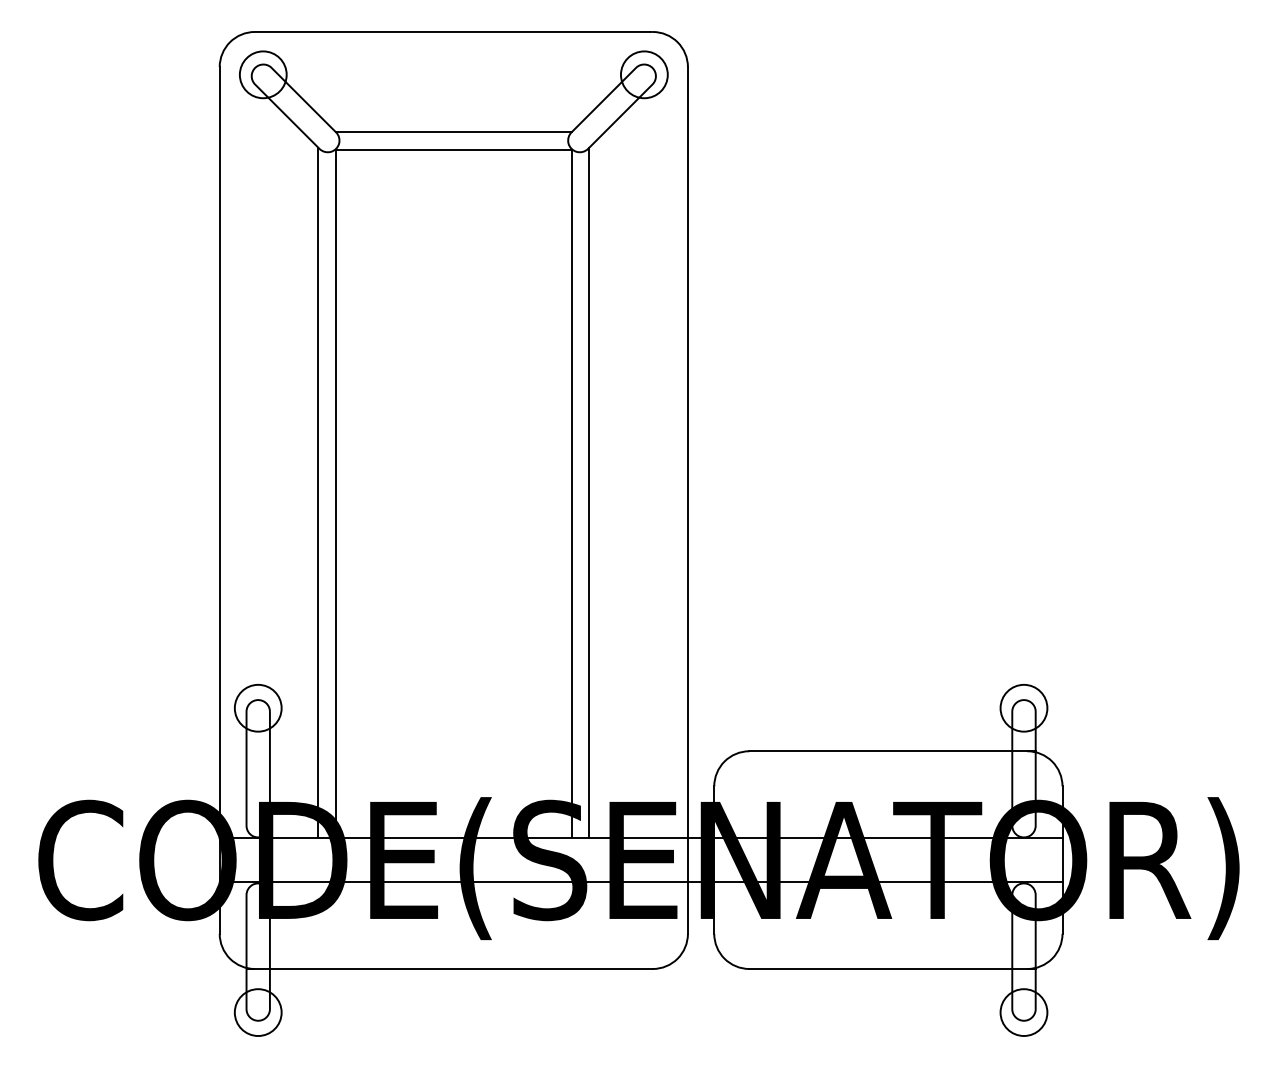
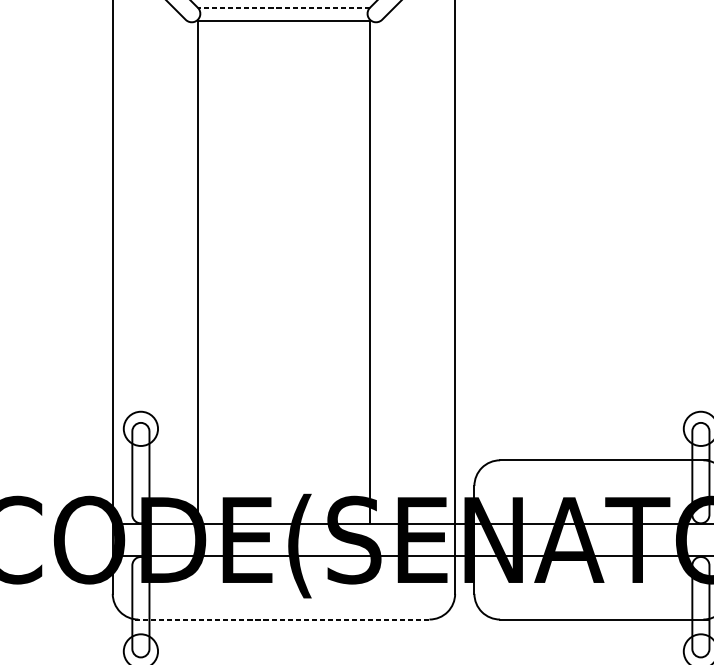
line: (453, 132) -> (283, 7), solid -> dashed
line: (318, 492) -> (184, 271), removed
line: (589, 492) -> (383, 271), removed
line: (449, 968) -> (280, 619), solid -> dashed

